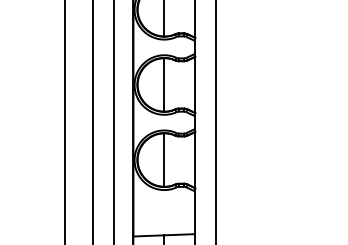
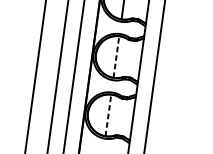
line: (163, 84) -> (116, 56), solid -> dashed
line: (163, 160) -> (108, 115), solid -> dashed

